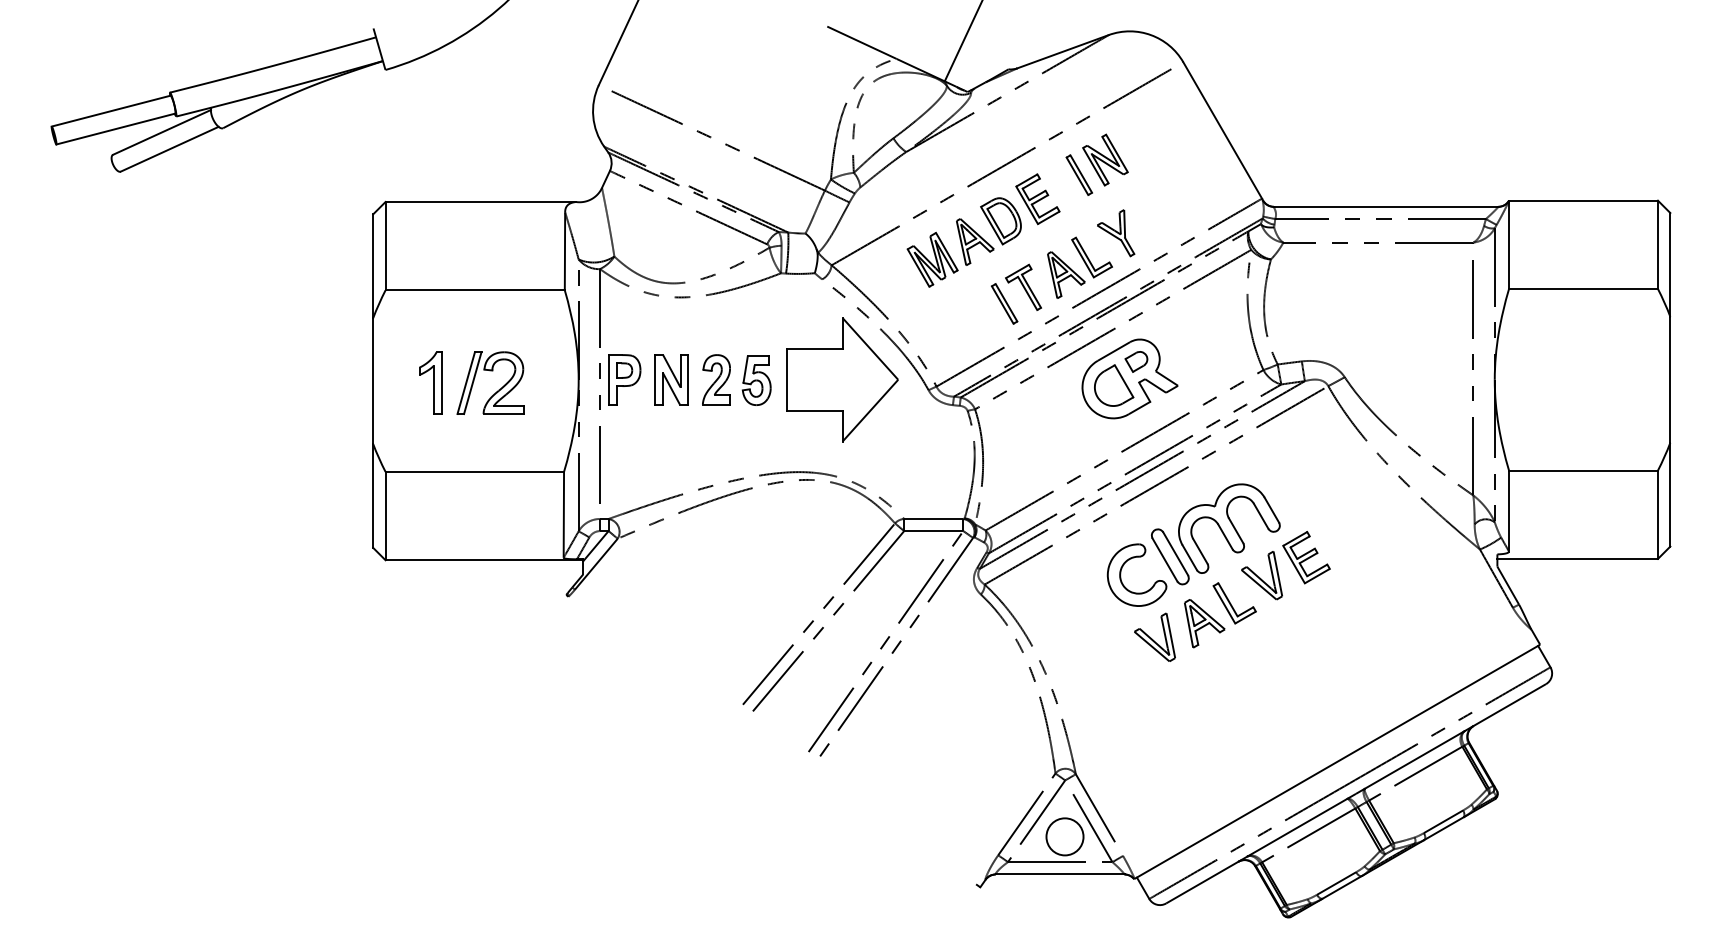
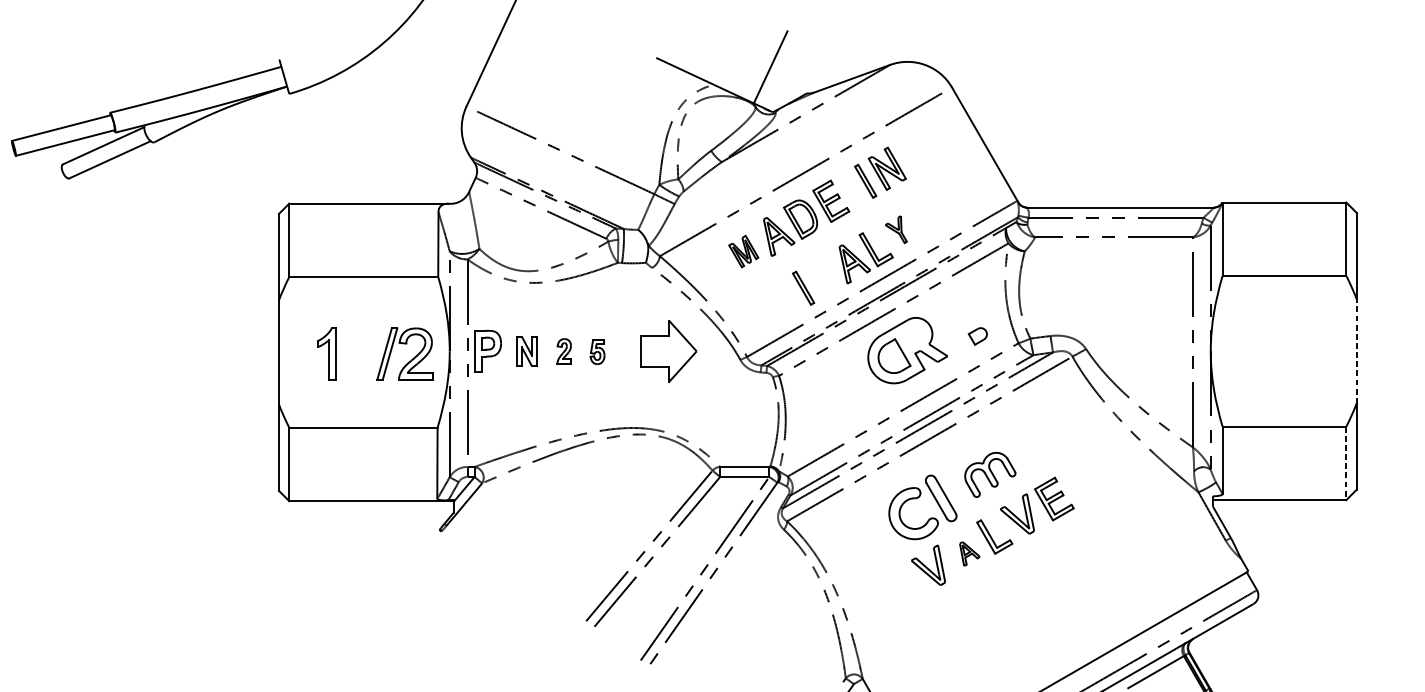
part: (1116, 233) -> (896, 229), size x0.7
part: (932, 259) -> (743, 251), size x0.7
part: (1023, 286) -> (819, 273), removed
part: (1136, 361) -> (977, 336), moved
part: (671, 379) -> (526, 351), size x0.7
part: (716, 379) -> (564, 351), size x0.6
part: (842, 379) -> (668, 351), size x0.6
line: (1670, 379) -> (1356, 351), solid -> dashed
part: (756, 380) -> (597, 351), size x0.6
part: (498, 389) -> (411, 359), moved
line: (1657, 515) -> (1345, 464), solid -> dashed
part: (1229, 528) -> (990, 474), size x0.6
part: (1204, 623) -> (969, 553), size x0.6

